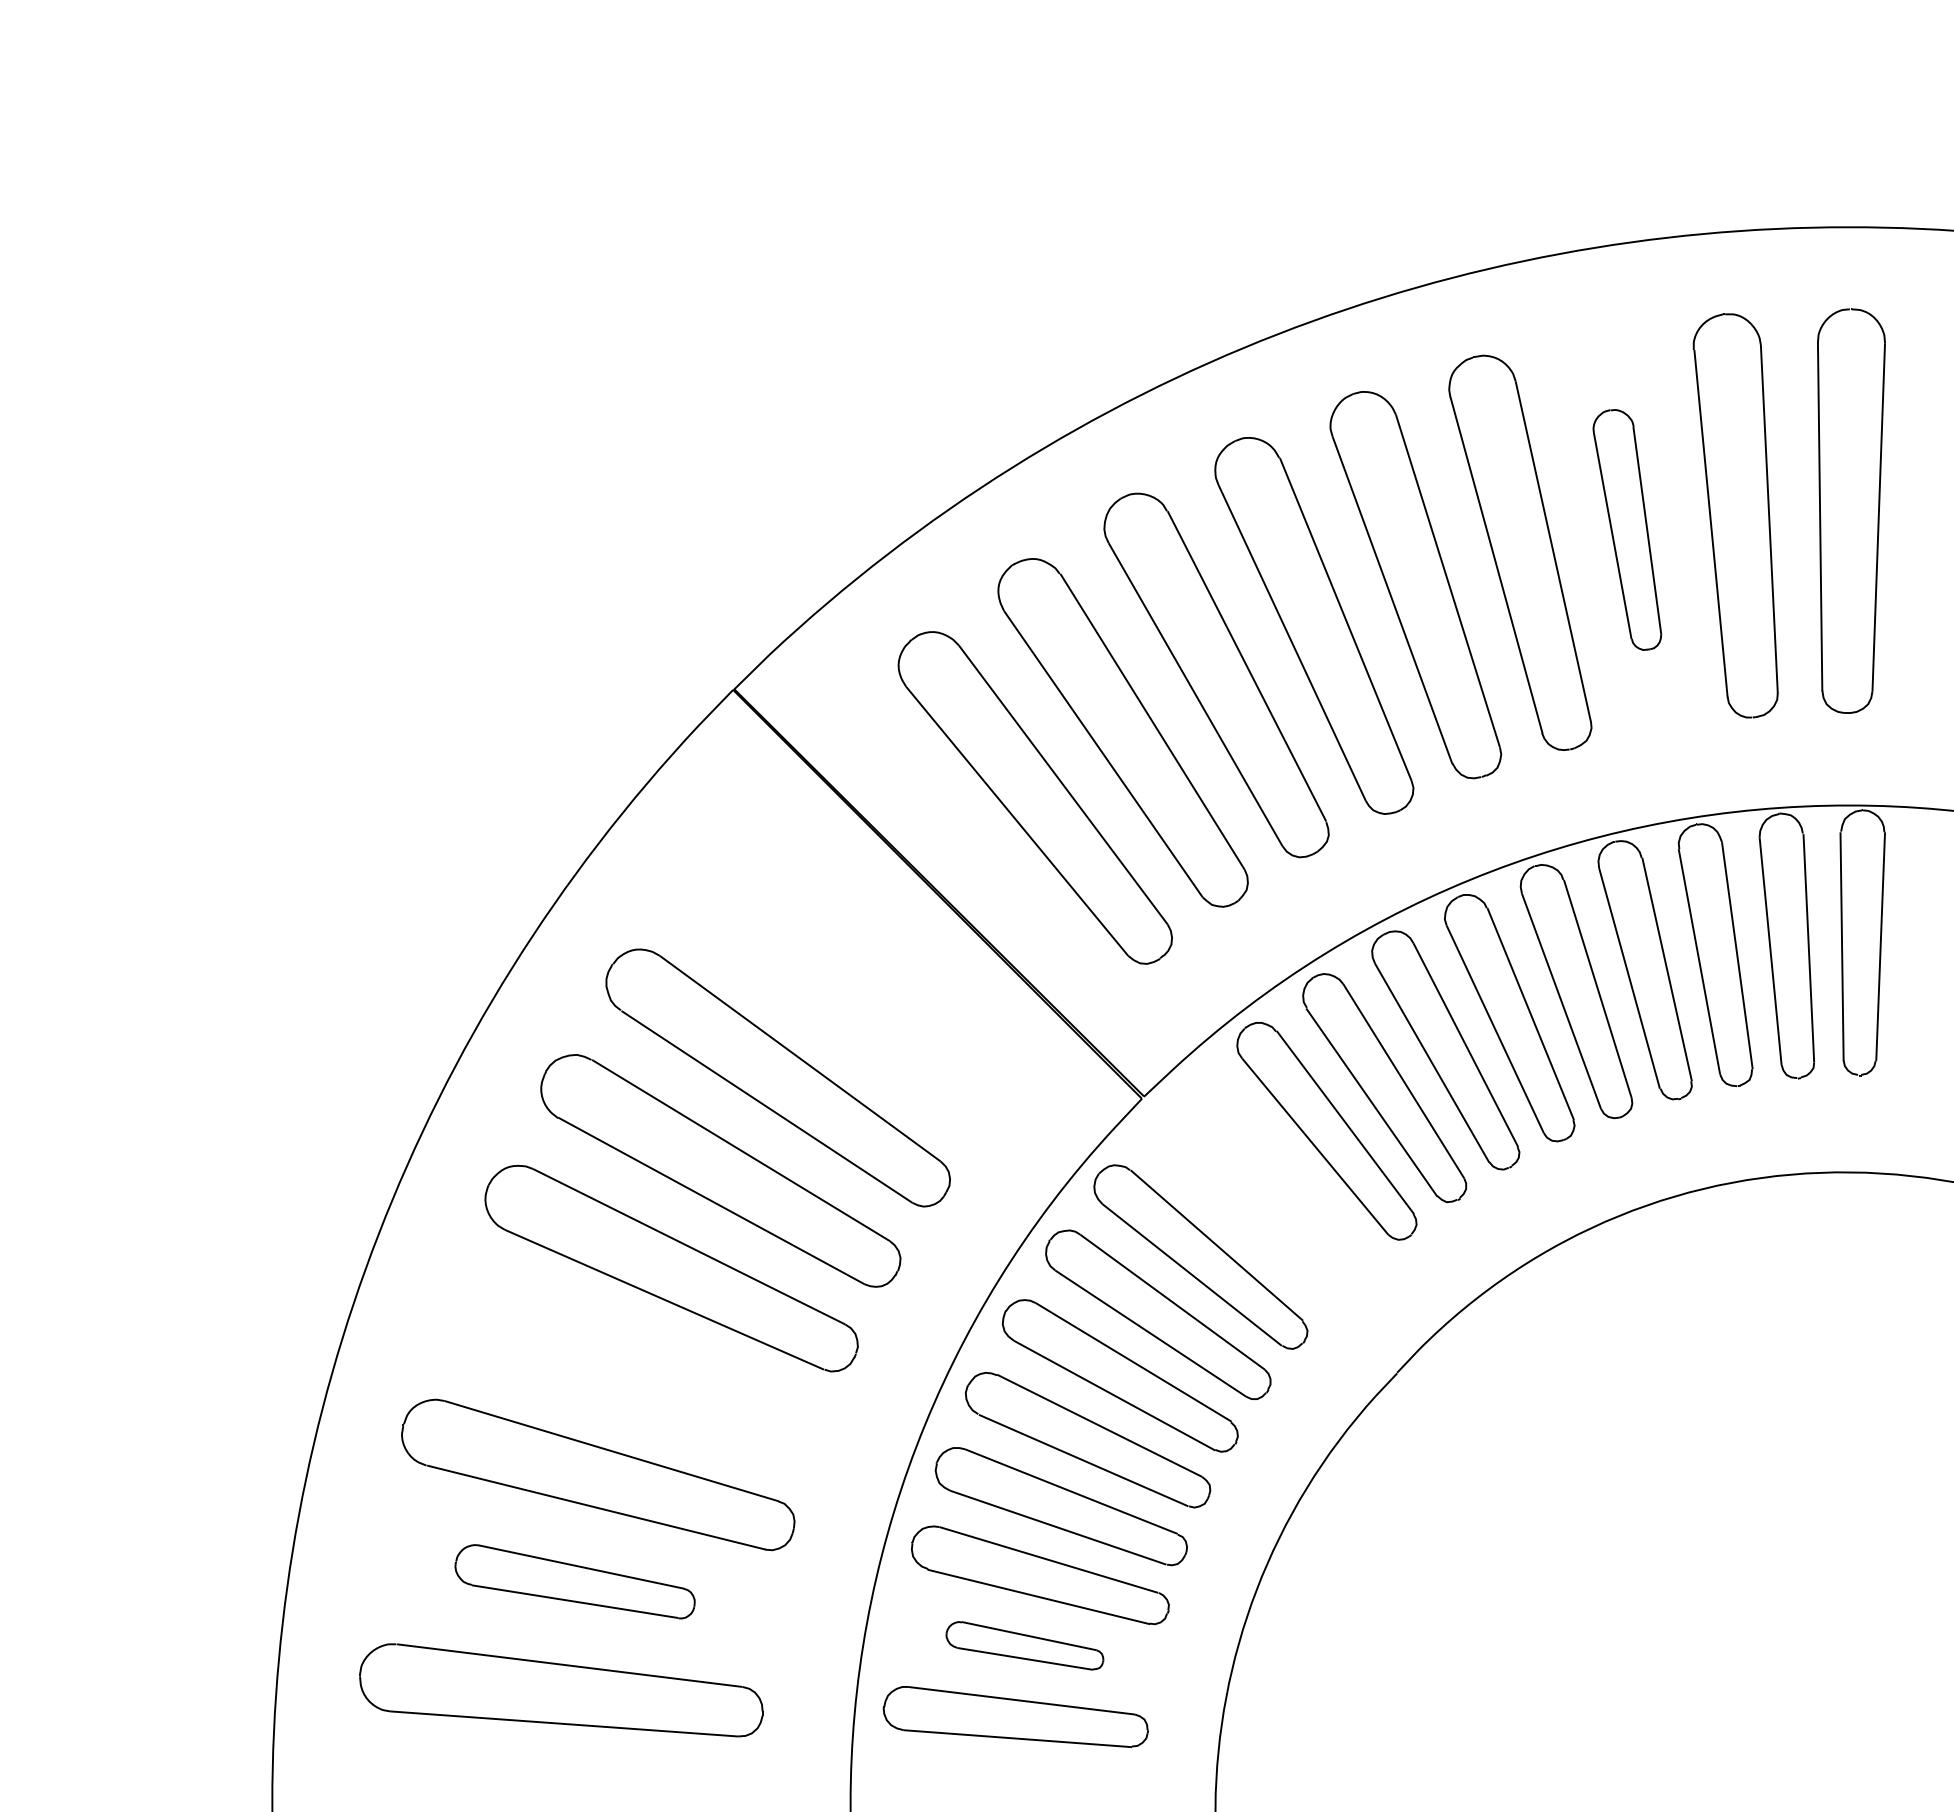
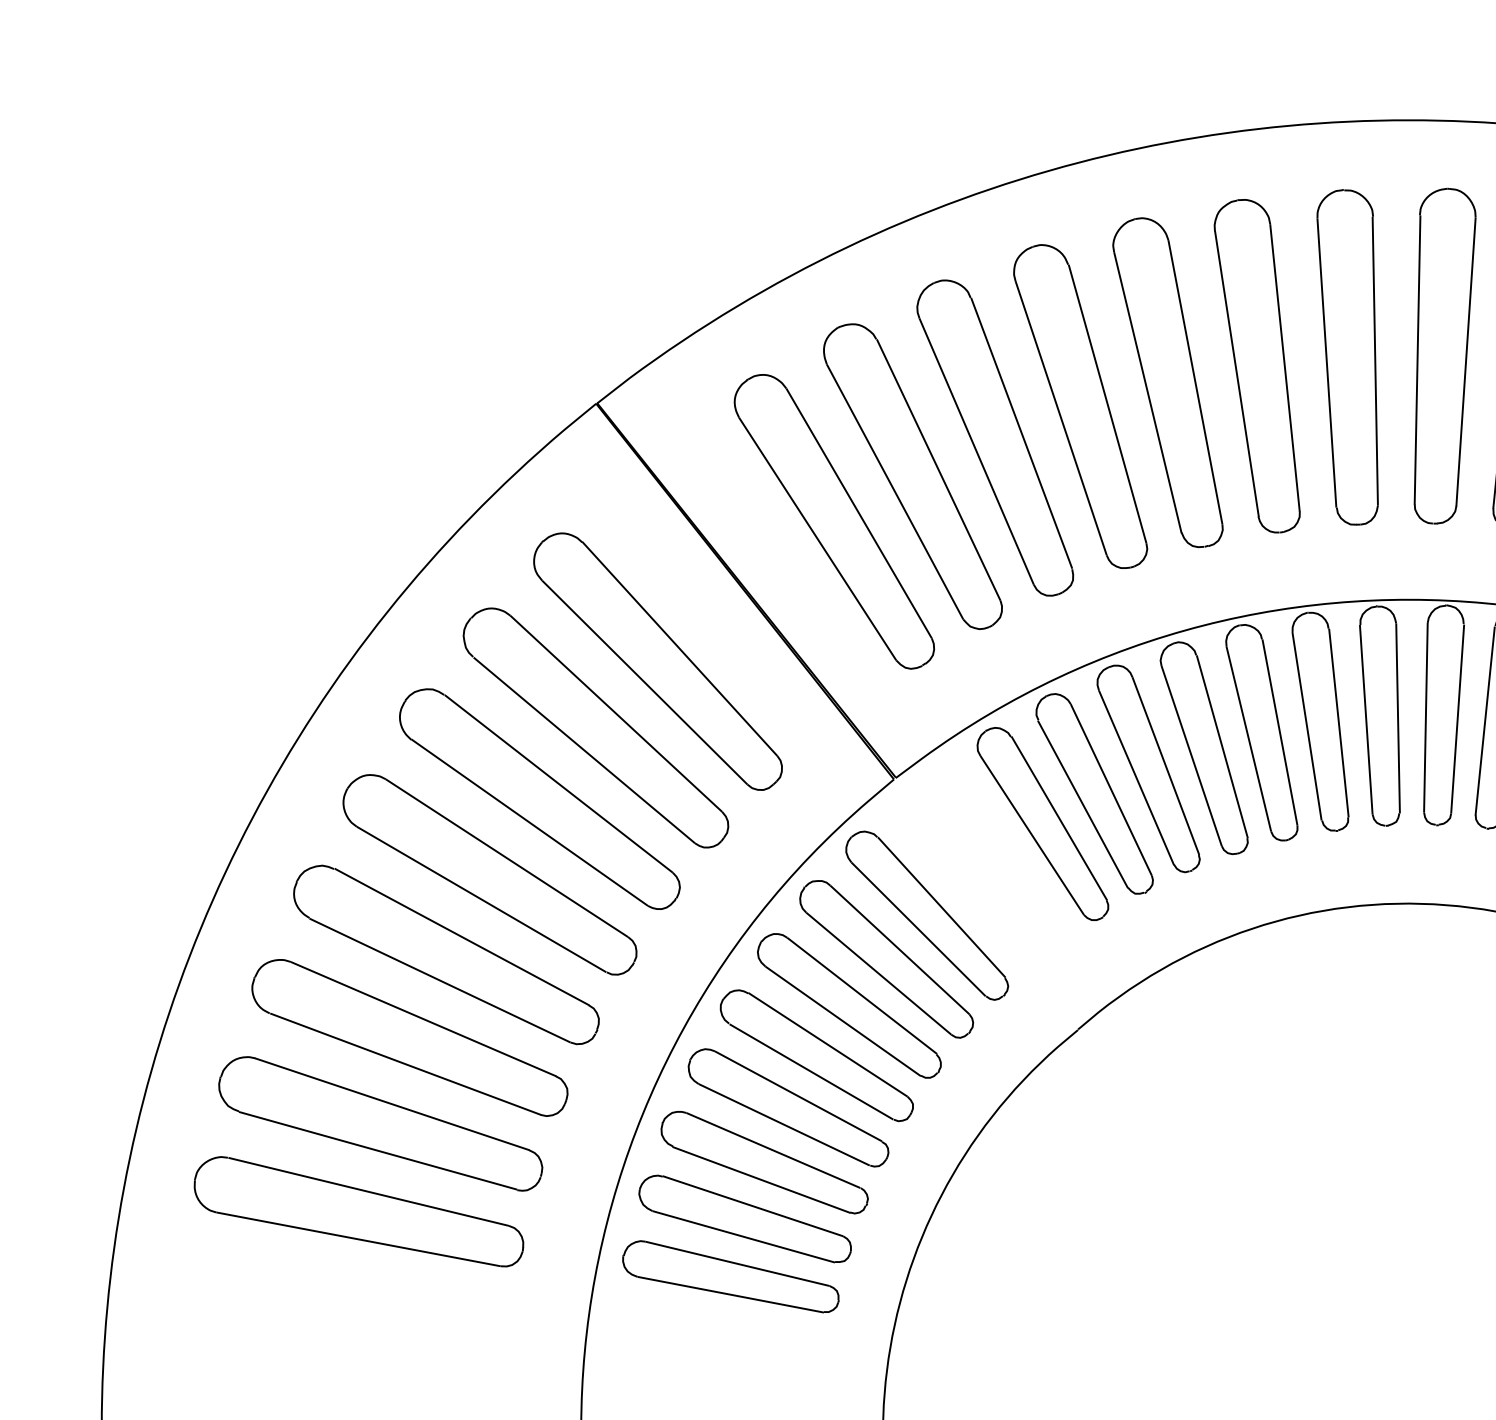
part: (1627, 529) -> (1348, 356), size x1.67
part: (843, 989) -> (658, 661), added
part: (630, 1370) -> (446, 954), added
part: (574, 1581) -> (380, 1123), size x1.67
part: (1024, 1645) -> (745, 1218), size x1.67

